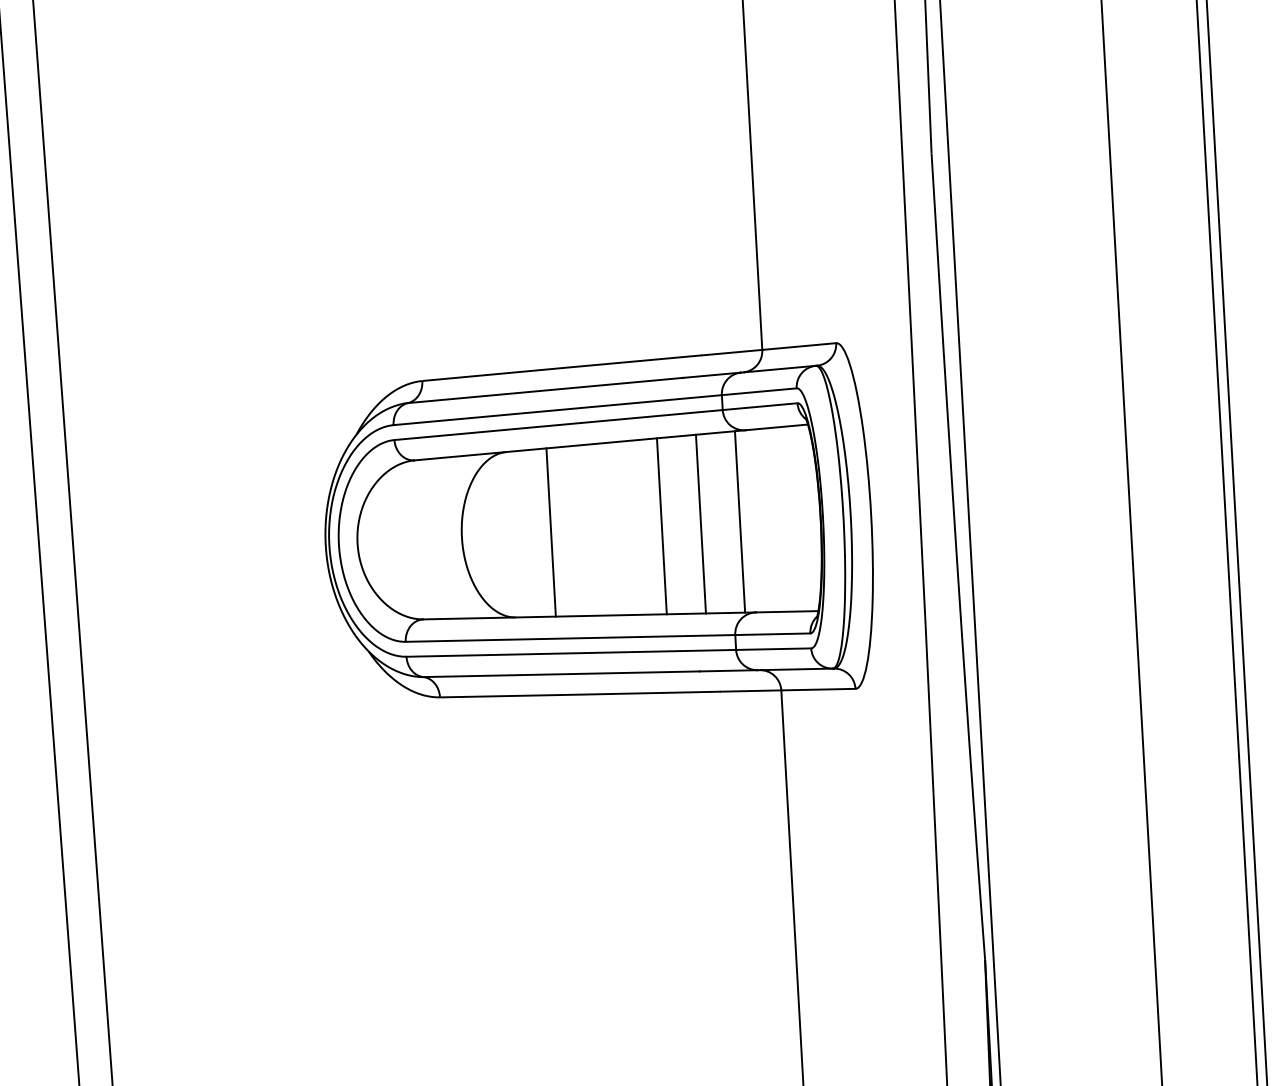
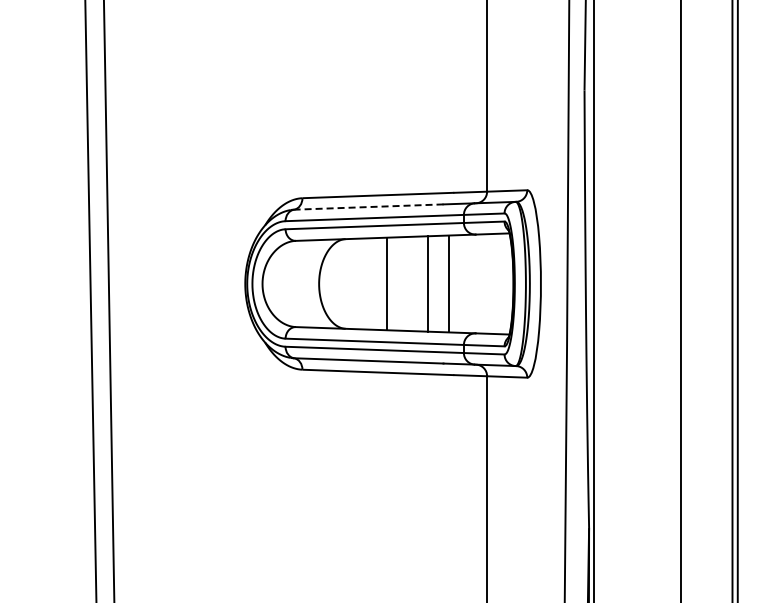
line: (545, 391) -> (368, 207), solid -> dashed
line: (739, 521) -> (469, 283), removed
line: (551, 531) -> (387, 283), moved

